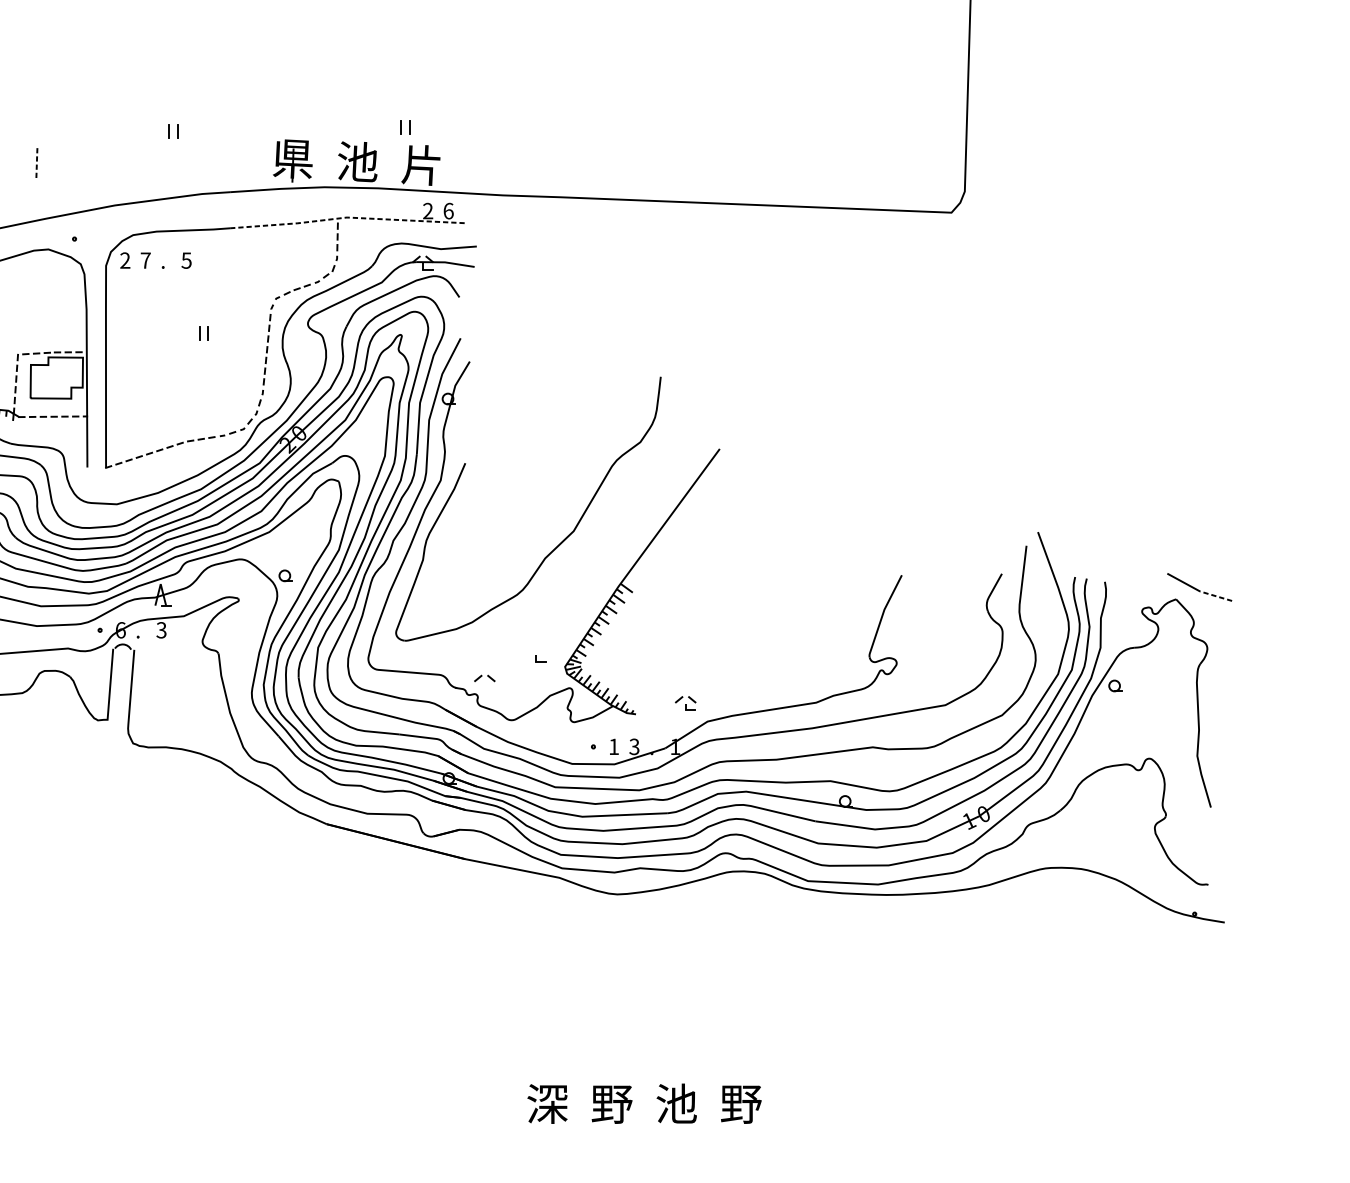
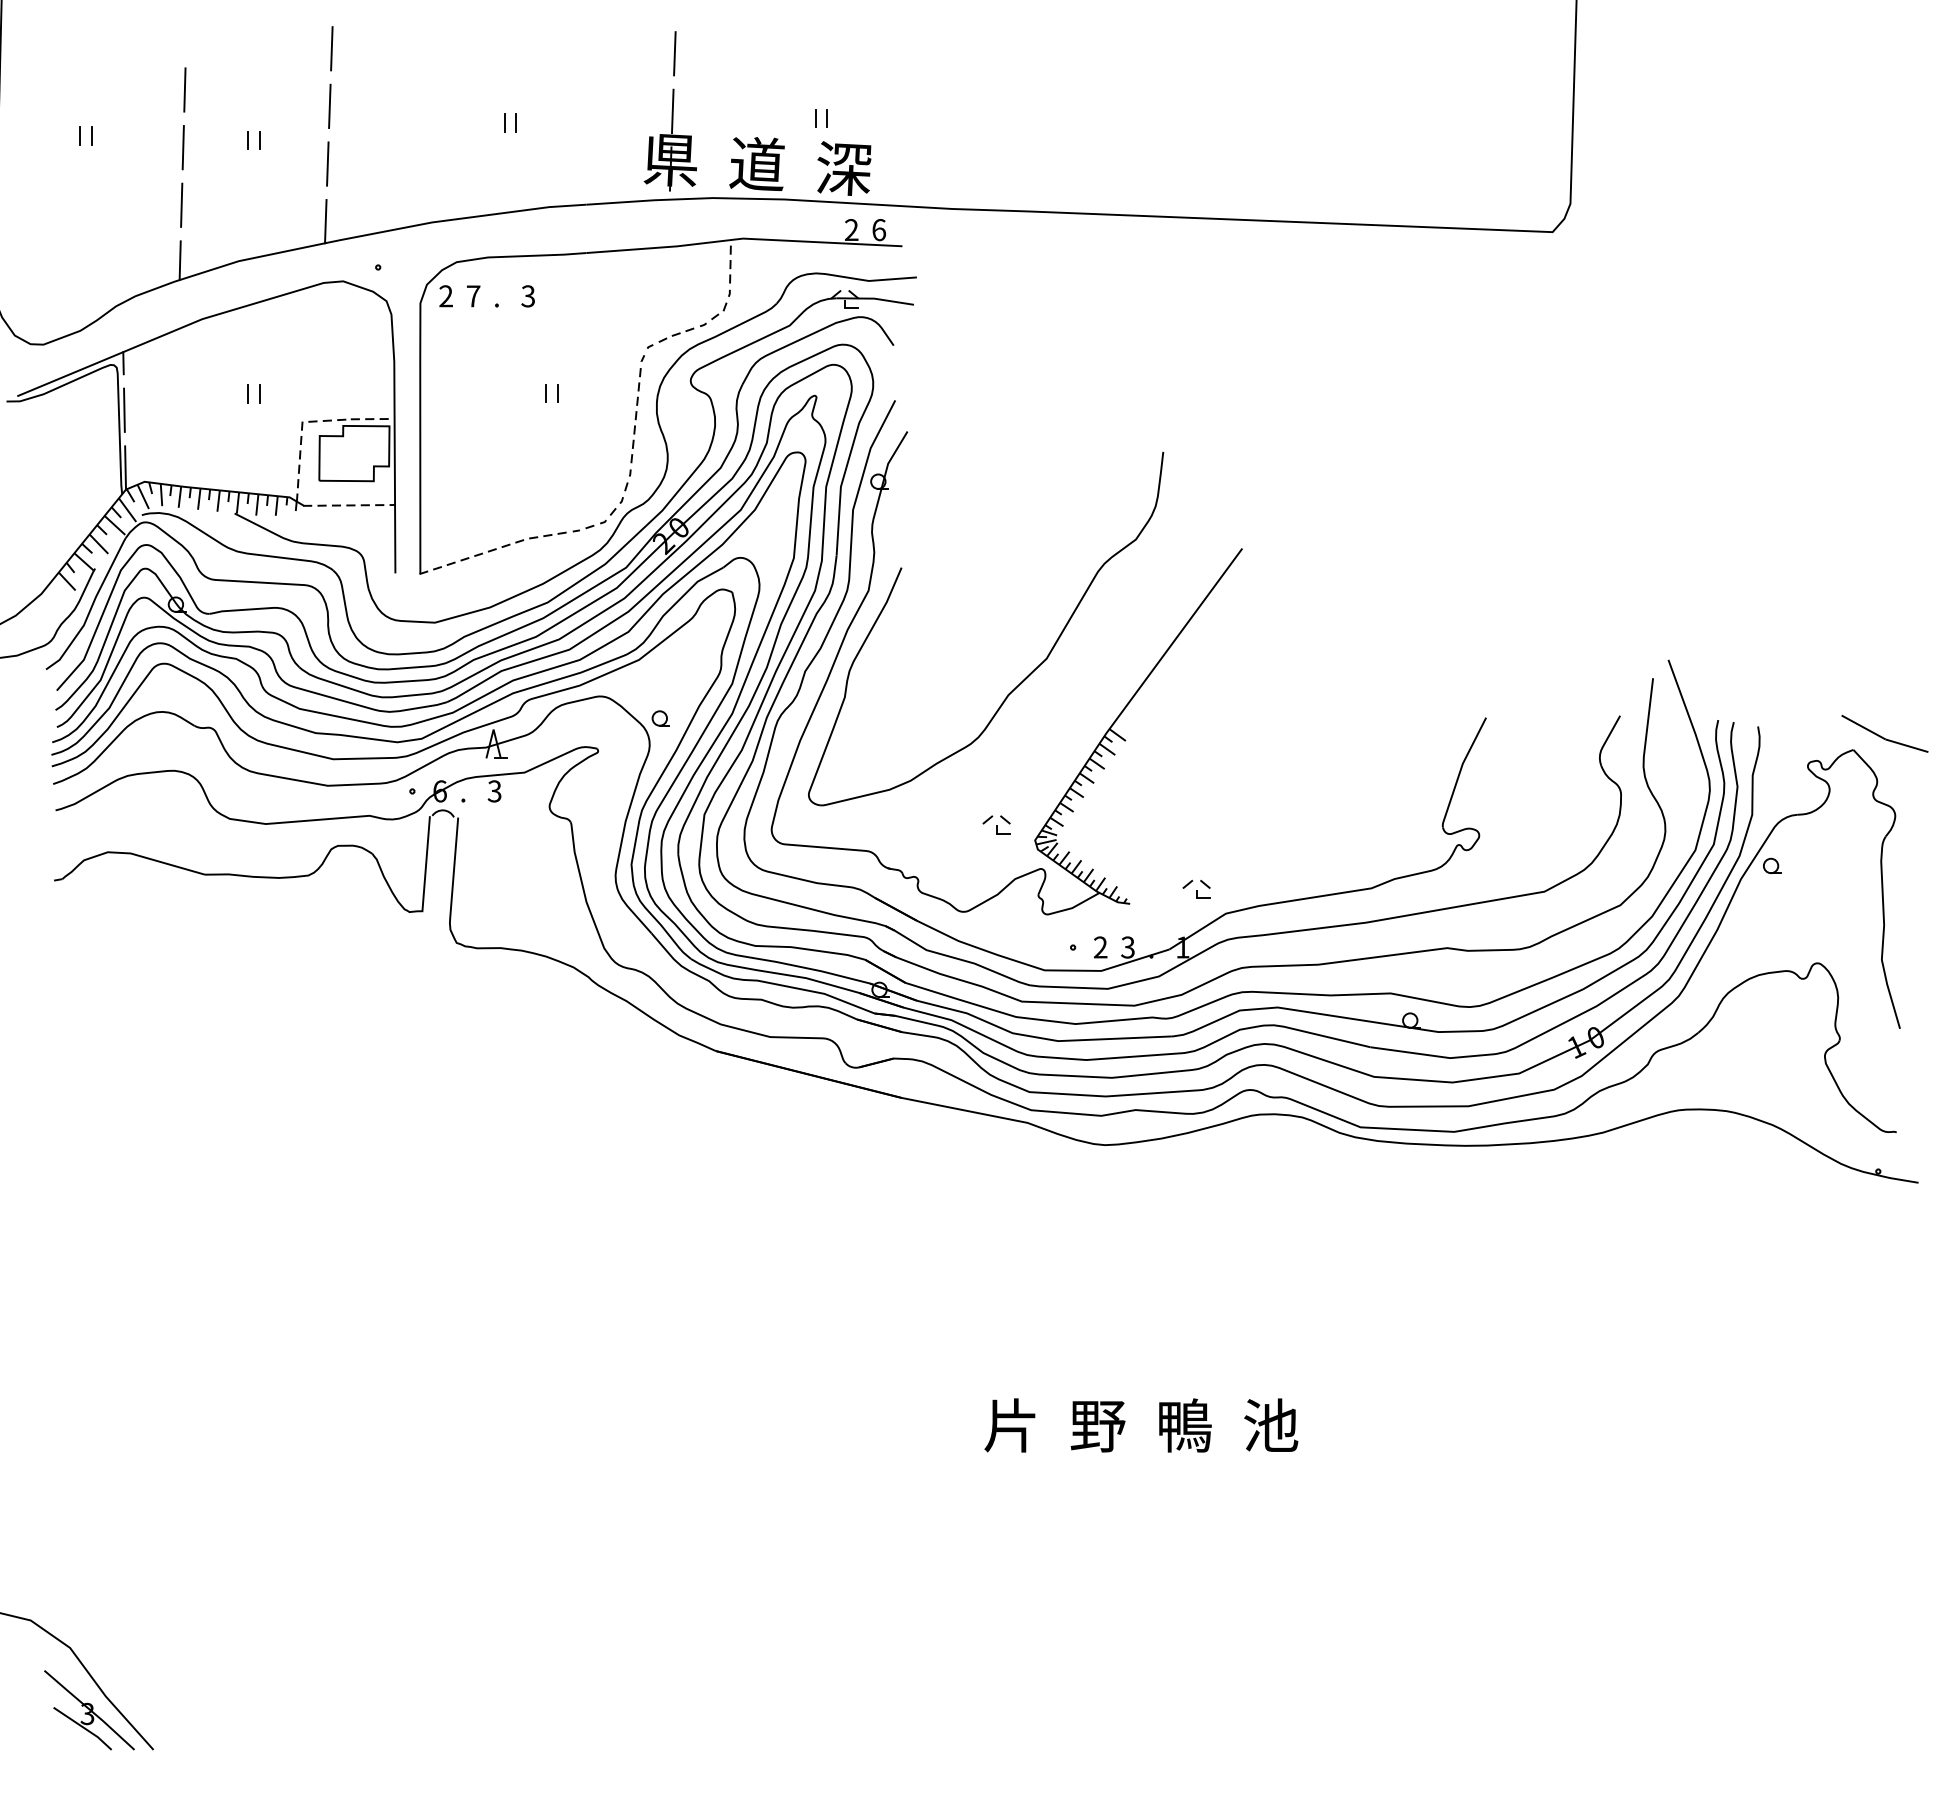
line: (39, 75) -> (331, 48), added
line: (295, 79) -> (674, 53), added
line: (38, 118) -> (329, 106), added
line: (294, 122) -> (672, 111), added
text: (357, 161) -> (756, 163), 池 -> 道
line: (36, 162) -> (327, 164), dashed -> solid
text: (422, 165) -> (843, 168), 片 -> 深
line: (35, 204) -> (325, 221), added
line: (347, 217) -> (743, 238), dashed -> solid
text: (186, 260) -> (528, 295), 5 -> 3
line: (1215, 596) -> (1906, 745), dashed -> solid
part: (484, 678) -> (996, 819), moved
text: (613, 746) -> (1100, 947), 1 -> 2
text: (547, 1103) -> (1011, 1425), 深 -> 片
text: (676, 1103) -> (1184, 1425), 池 -> 鴨
text: (740, 1103) -> (1270, 1425), 野 -> 池

